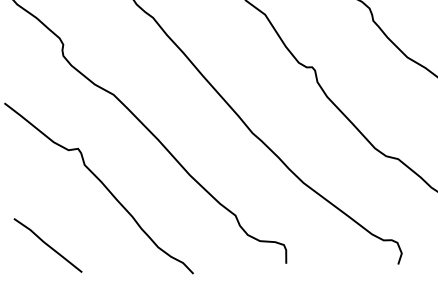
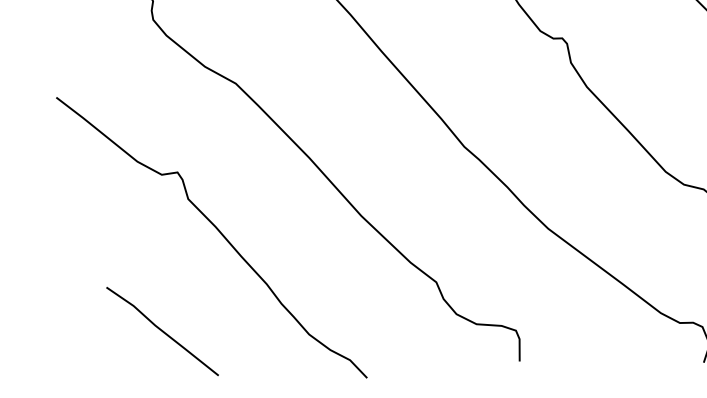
line: (47, 245) -> (161, 331), moved

